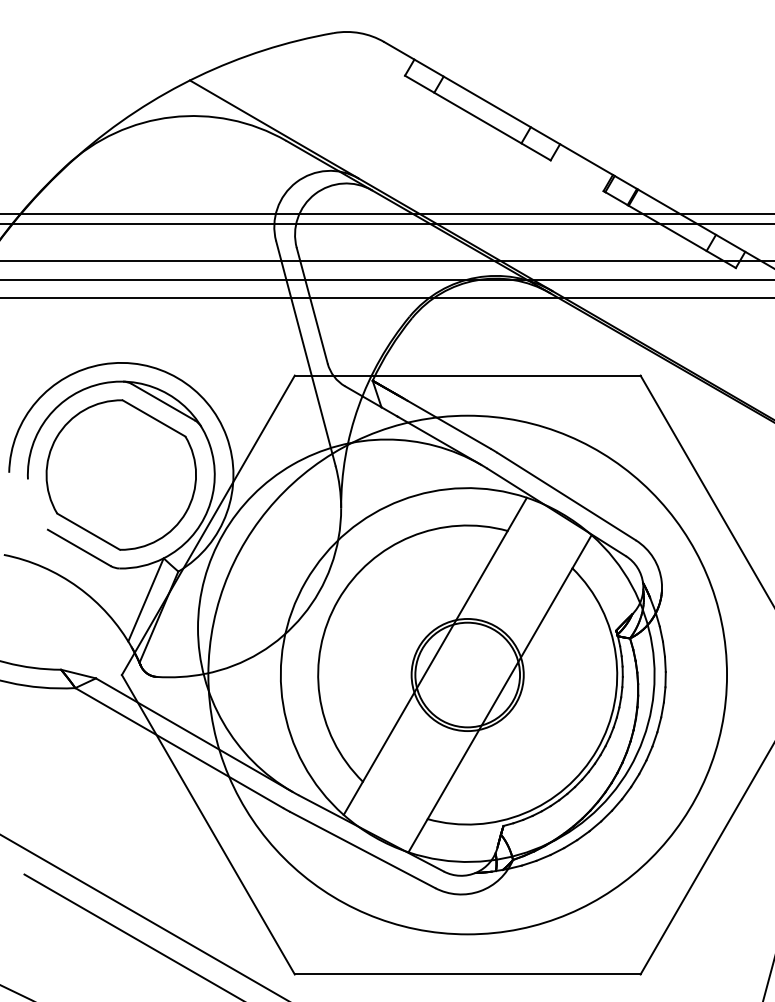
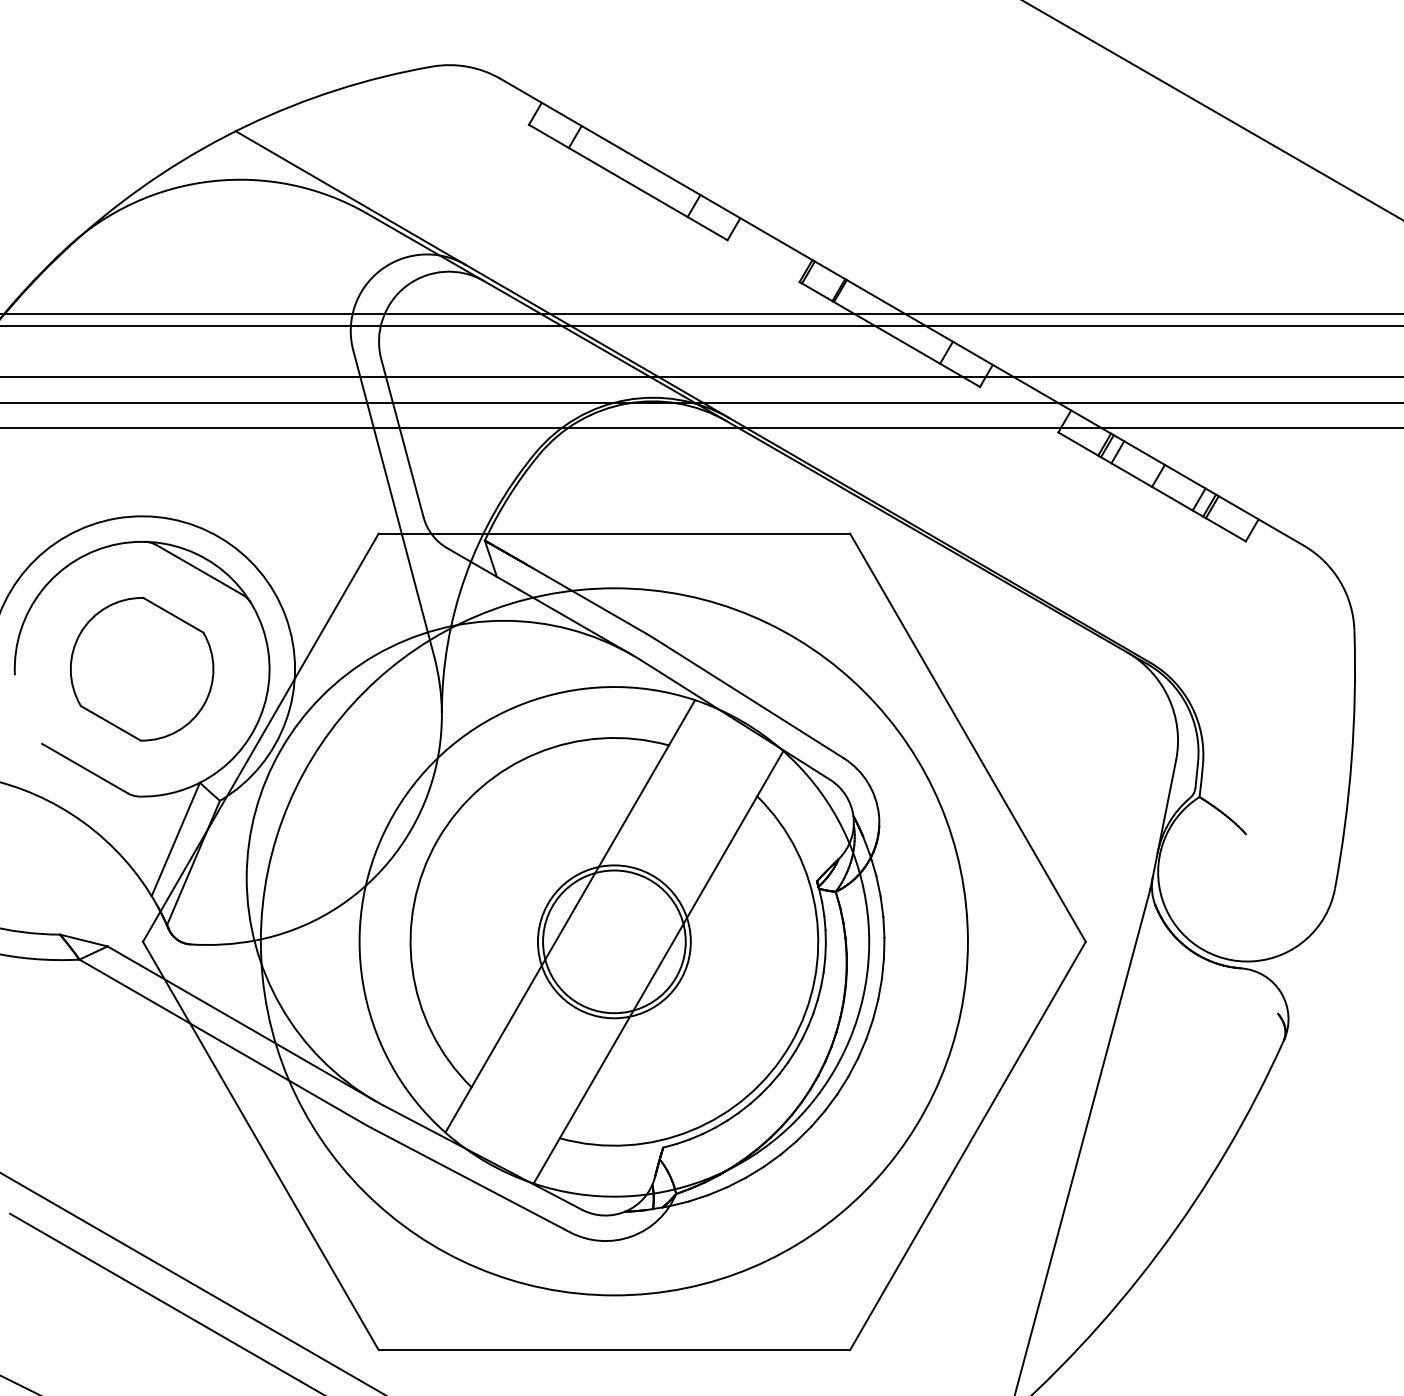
part: (120, 475) -> (141, 669), size x0.7

